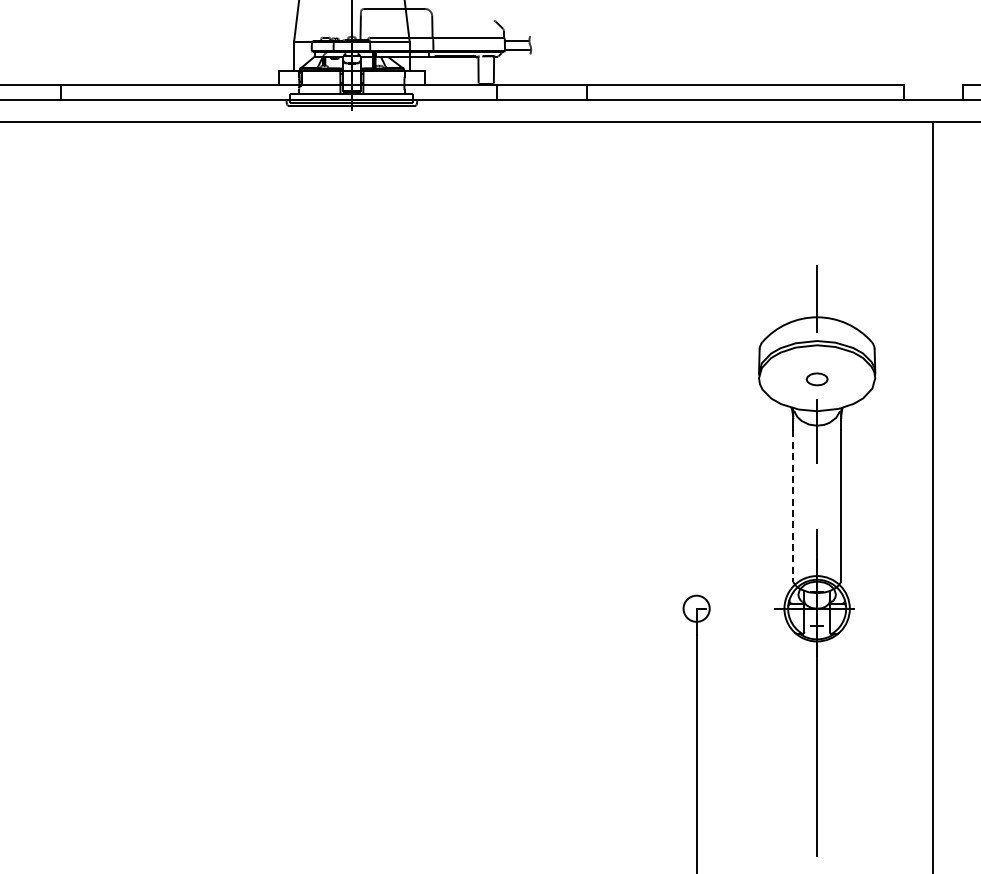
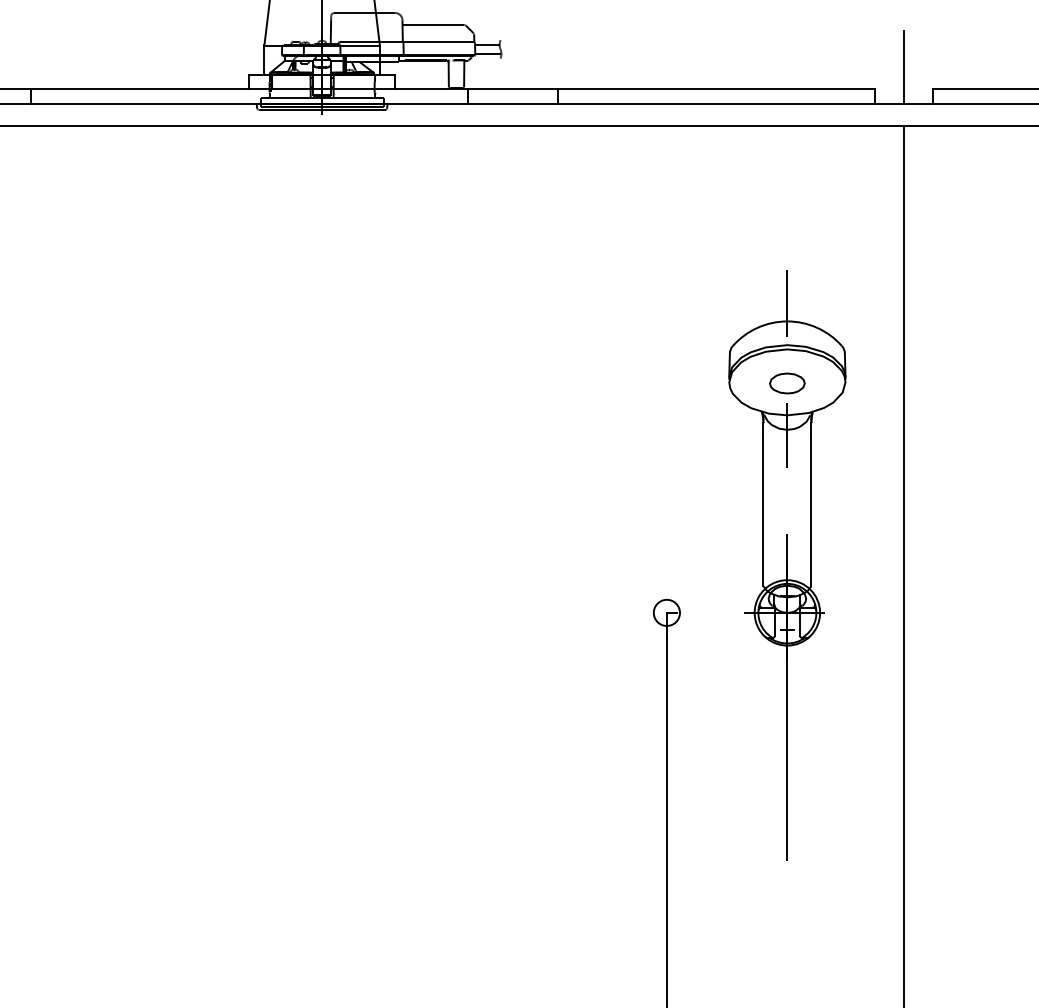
line: (463, 20) -> (433, 24), added
line: (933, 63) -> (903, 67), added
part: (817, 379) -> (787, 383), size x1.67
line: (793, 506) -> (763, 510), dashed -> solid

